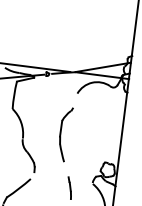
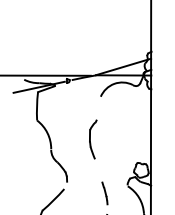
part: (64, 134) -> (92, 139), size x0.7

